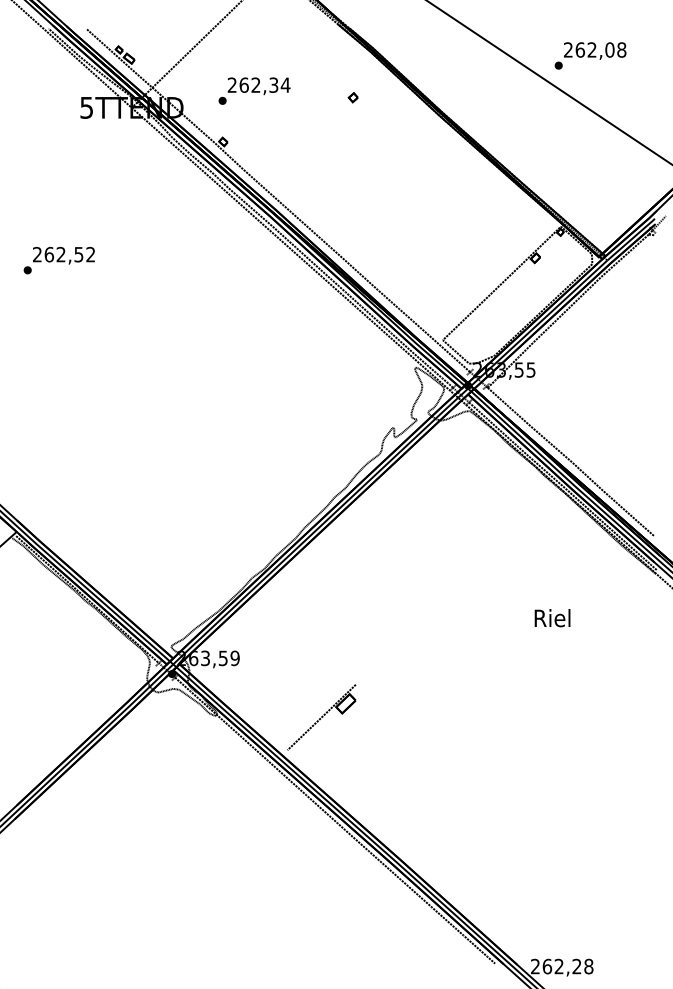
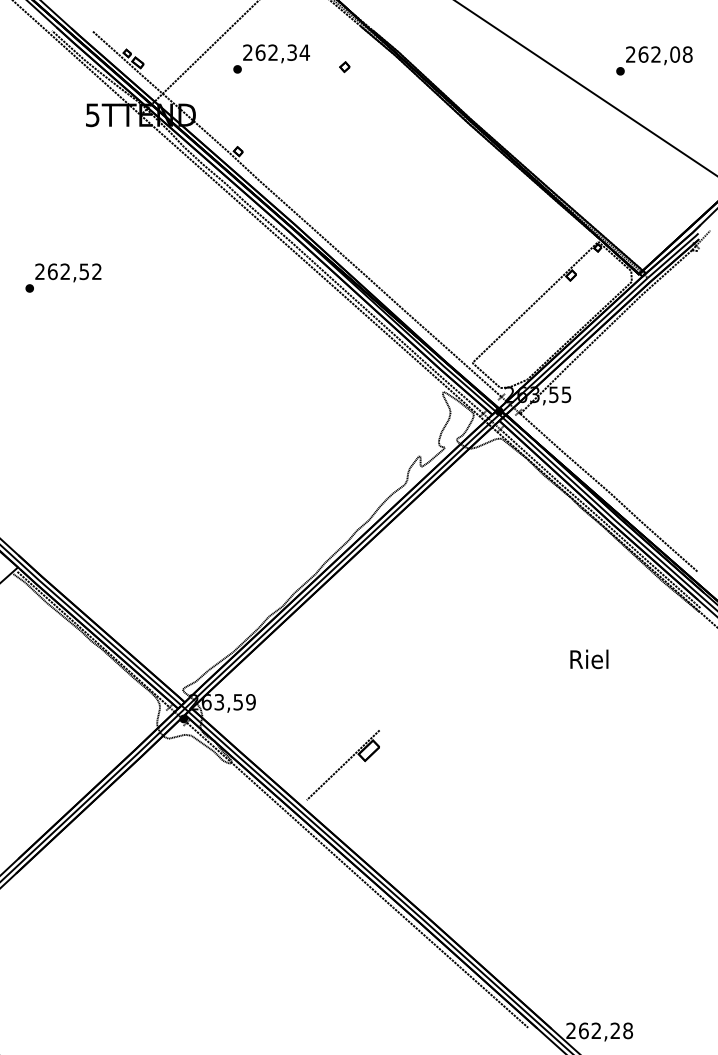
text: (590, 55) -> (654, 60), moved
text: (254, 90) -> (271, 58), moved
part: (352, 97) -> (344, 66), moved

